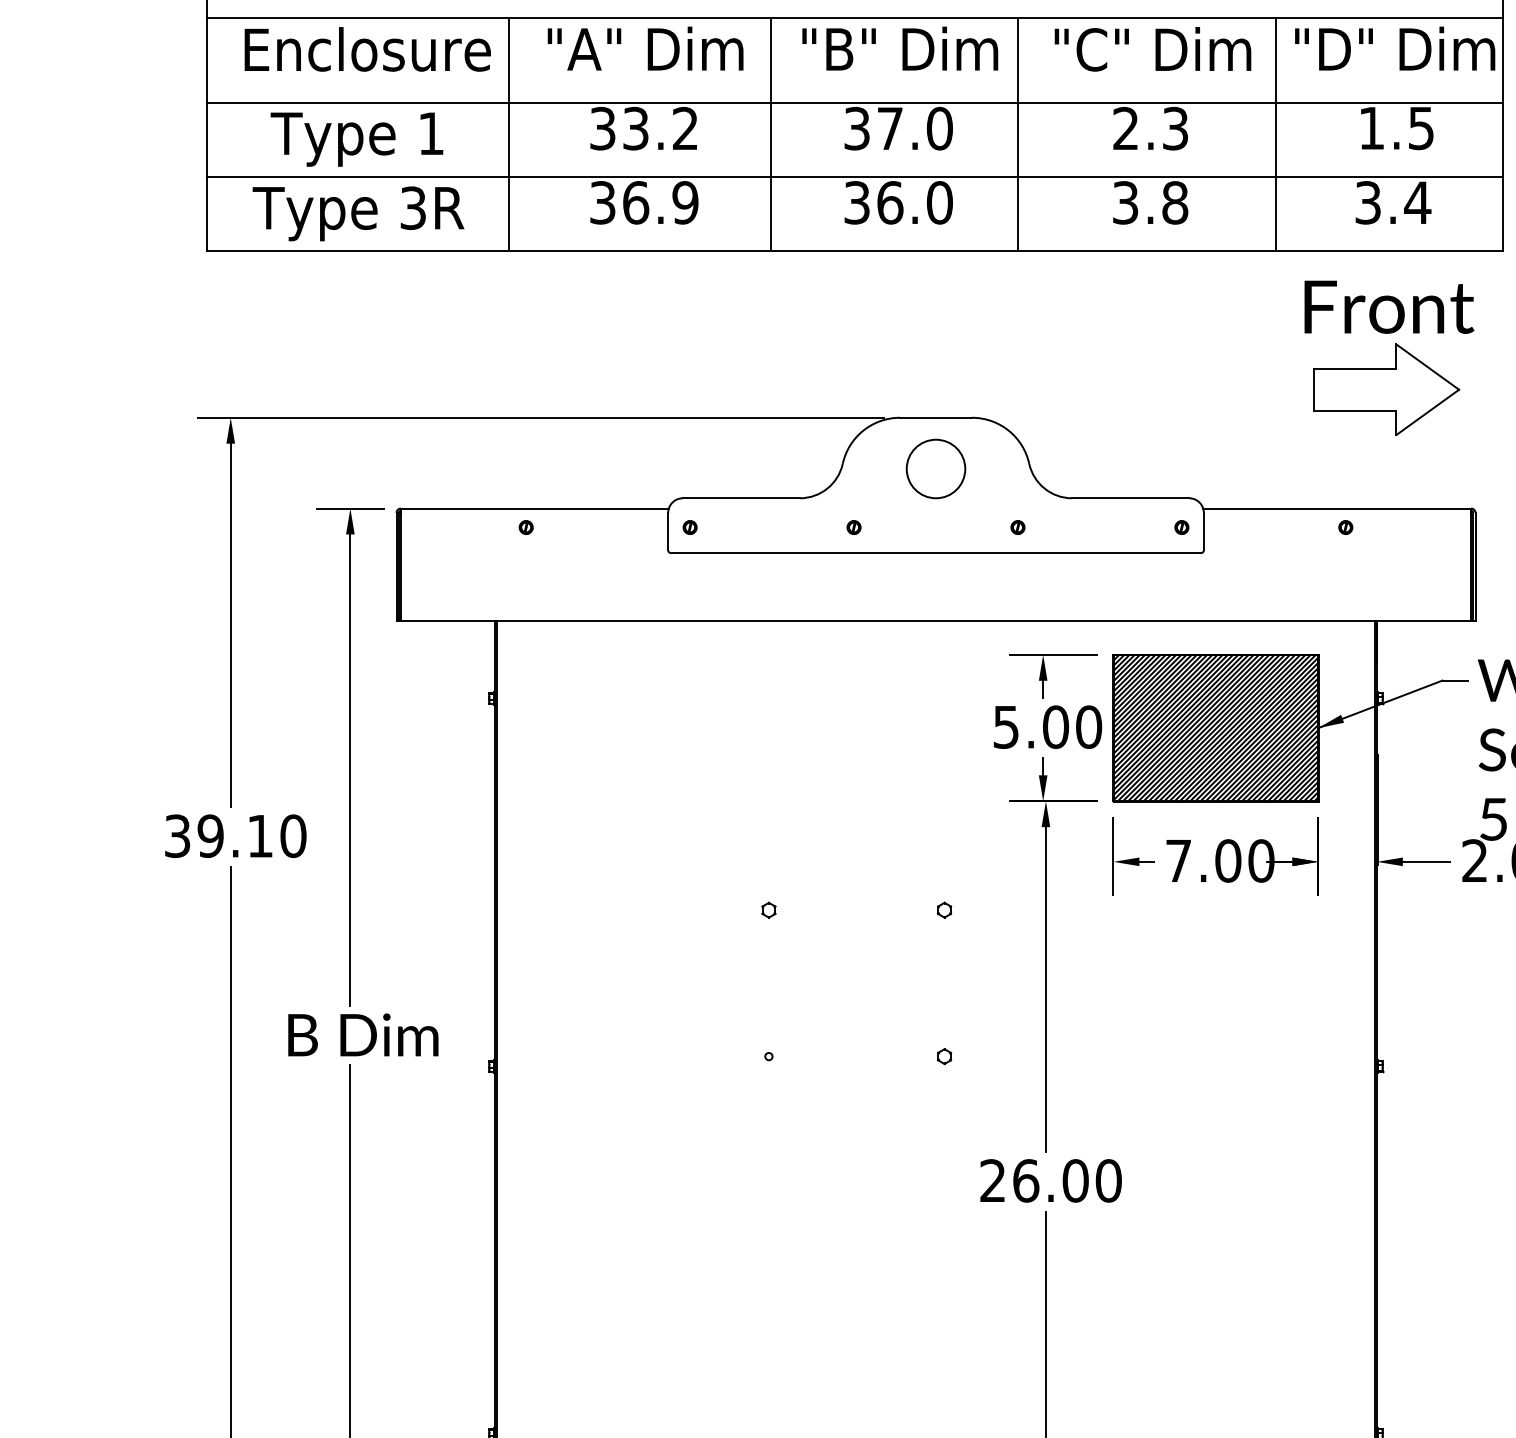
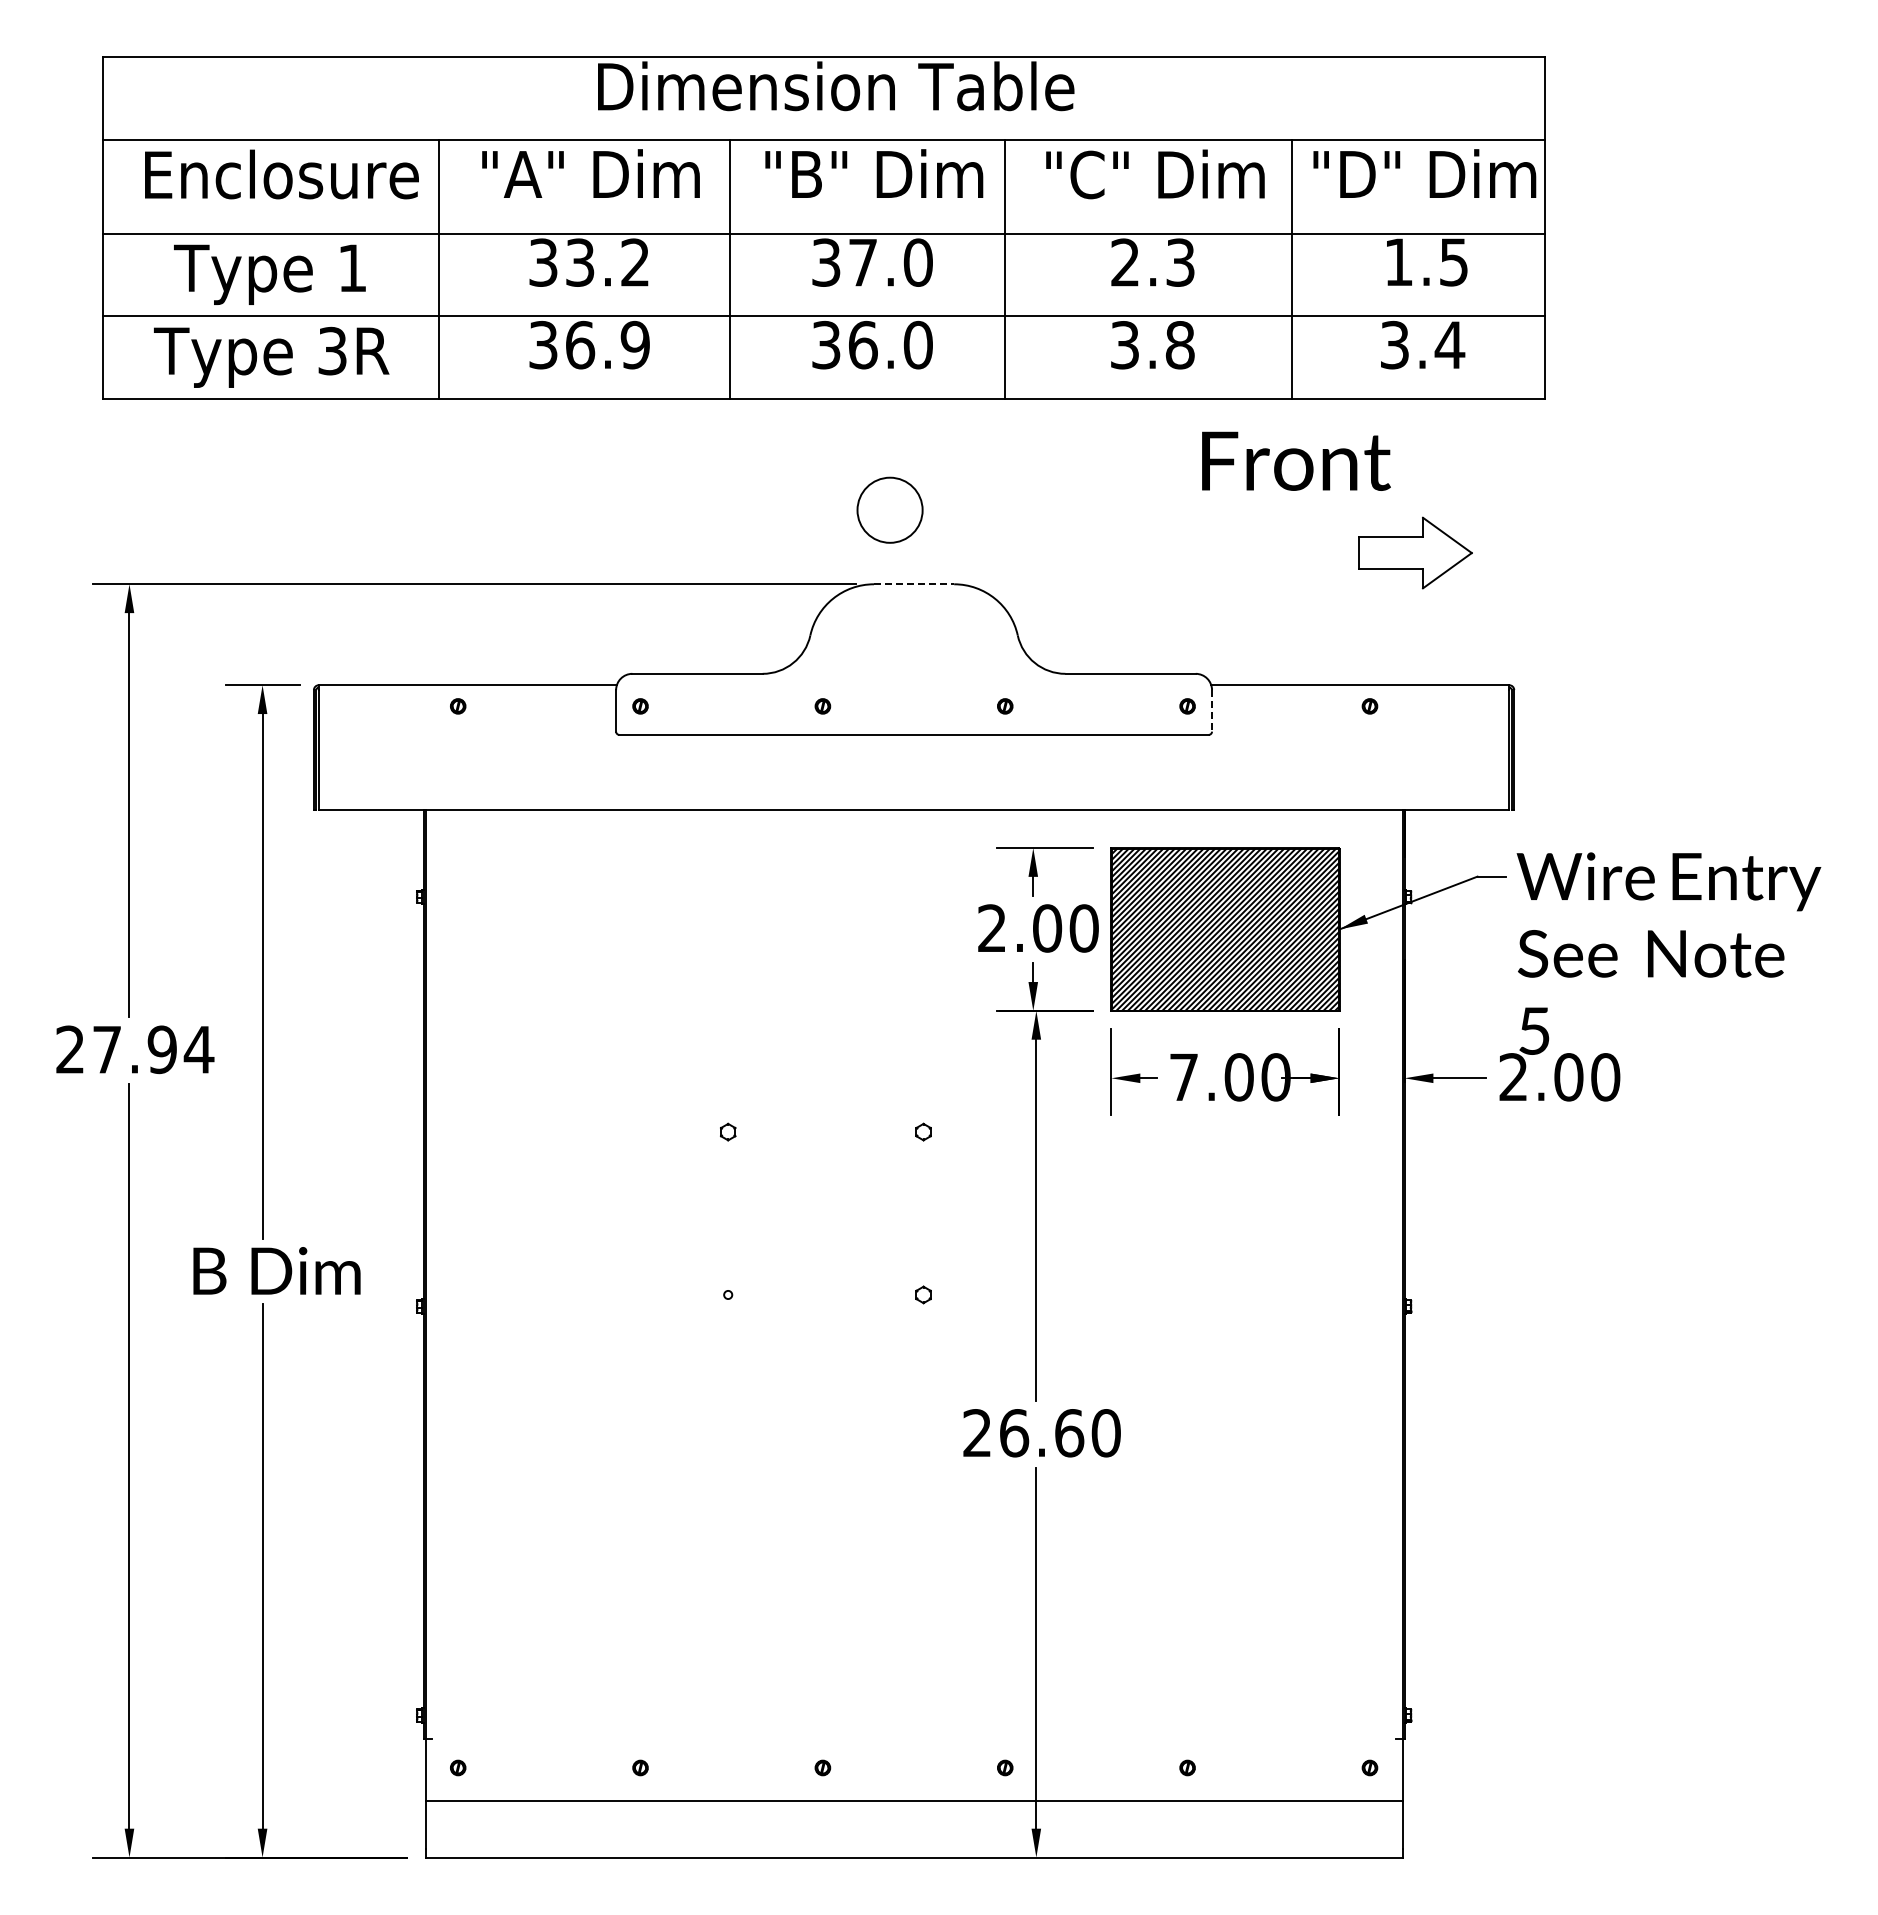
text: (1389, 306) -> (1296, 460), moved
part: (1386, 389) -> (1415, 552), size x0.7
line: (936, 417) -> (914, 584), solid -> dashed
circle: (935, 468) -> (889, 509), moved
line: (1204, 531) -> (1212, 710), solid -> dashed
text: (1005, 727) -> (991, 928), 5.00 -> 2.00
text: (236, 835) -> (135, 1049), 39.10 -> 27.94
text: (1075, 1181) -> (1069, 1433), 26.00 -> 26.60

